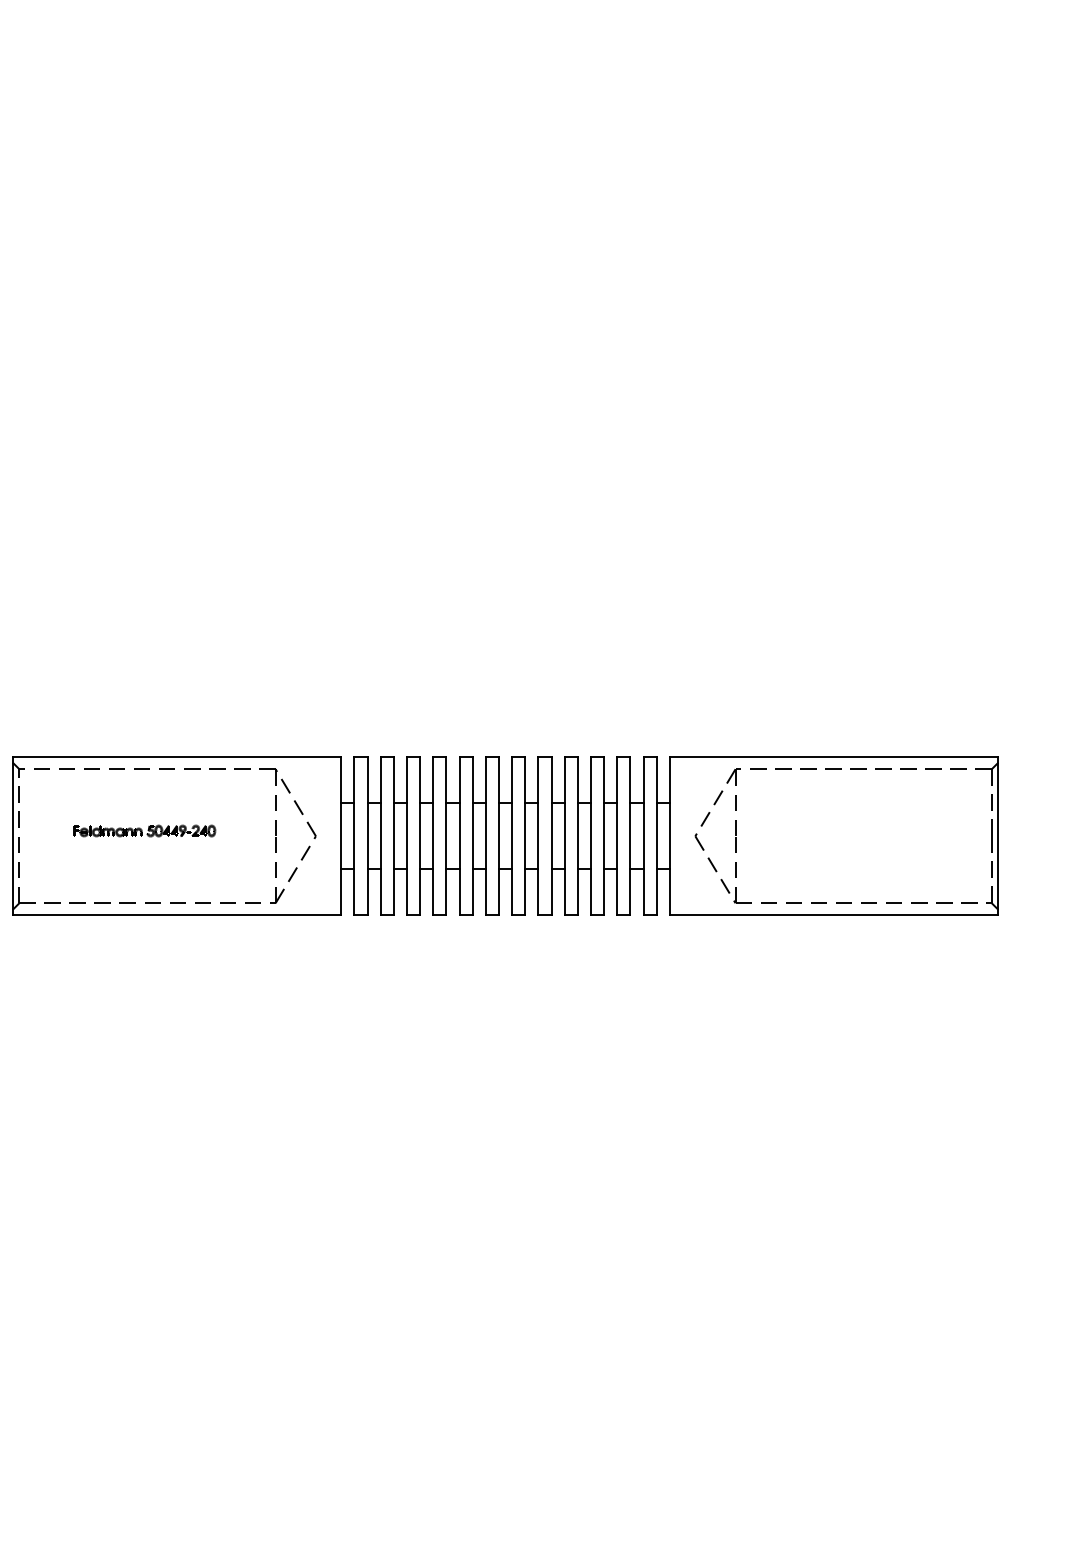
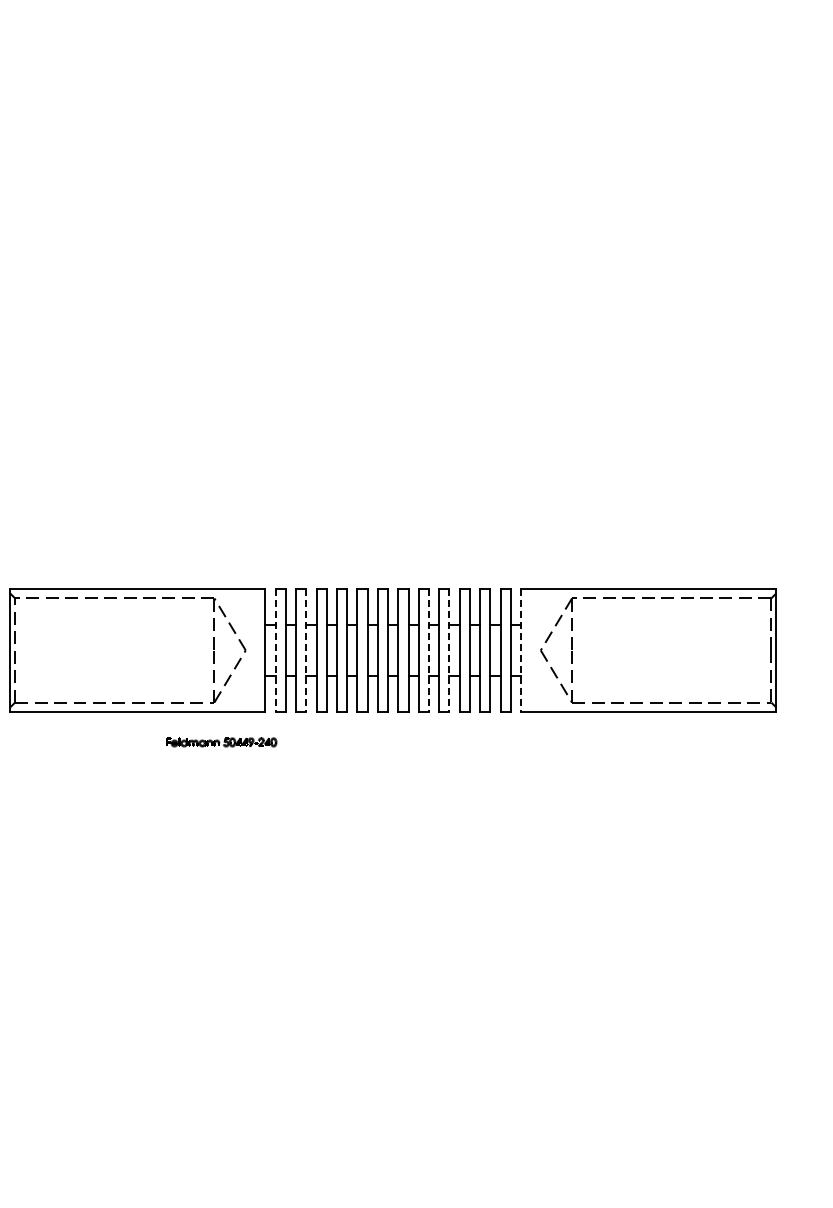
part: (144, 831) -> (221, 742), moved
line: (354, 836) -> (275, 650), solid -> dashed
line: (394, 836) -> (306, 650), solid -> dashed
line: (552, 836) -> (429, 650), solid -> dashed
line: (577, 836) -> (449, 650), solid -> dashed
line: (669, 836) -> (520, 650), solid -> dashed

